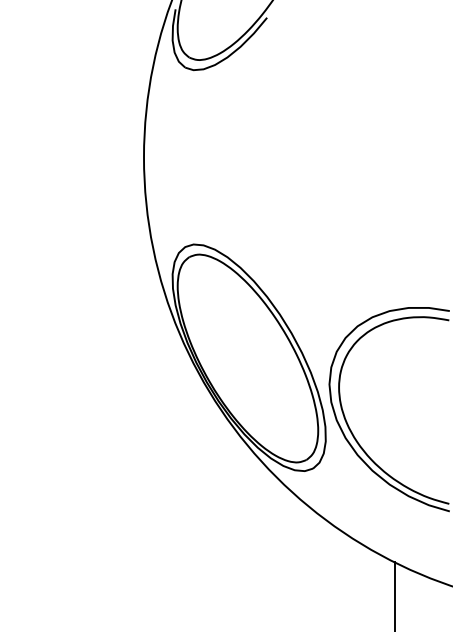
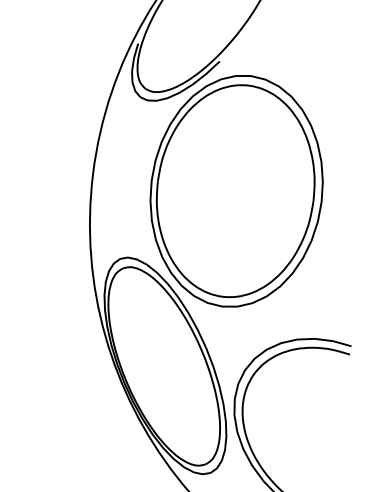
part: (303, 157) -> (236, 191), added

